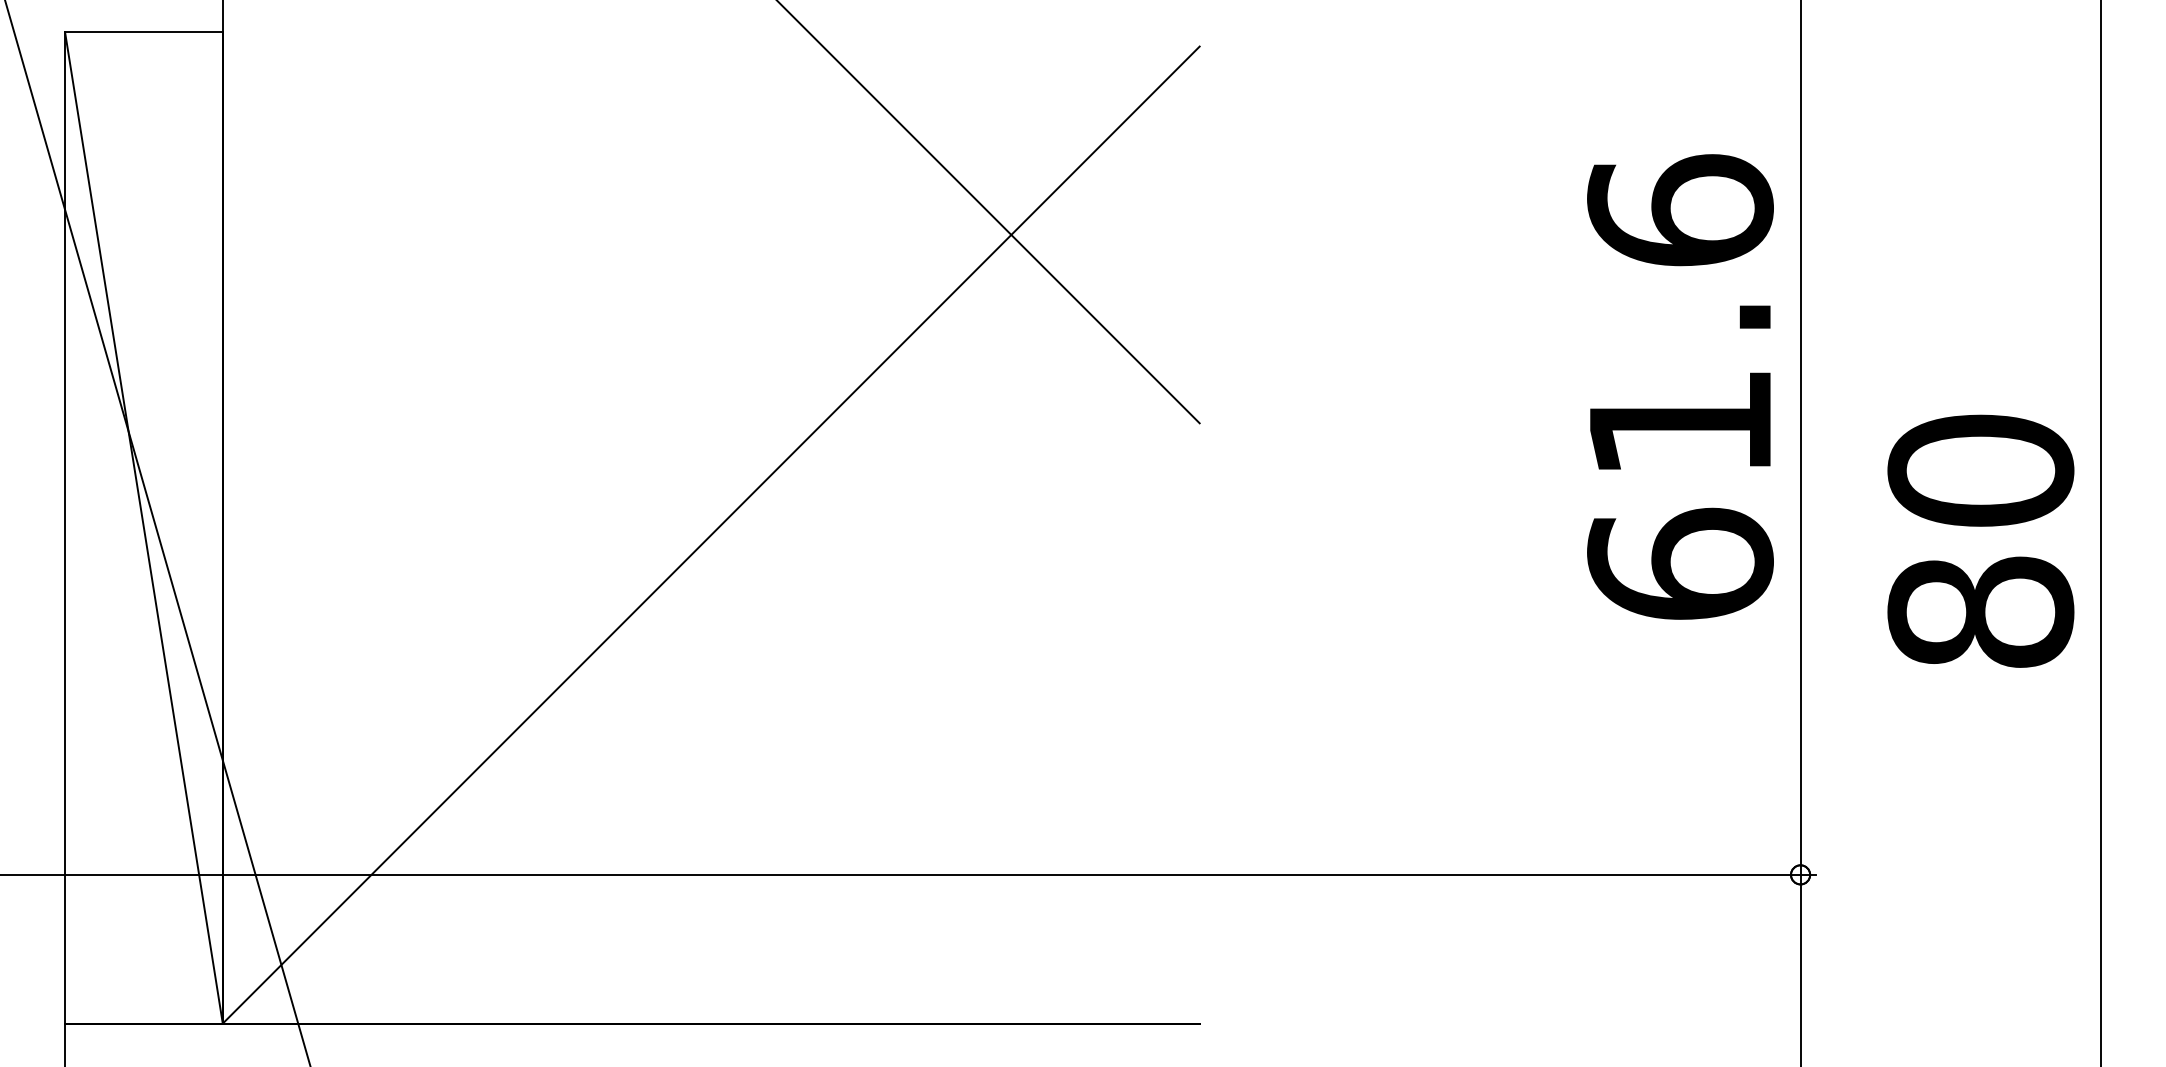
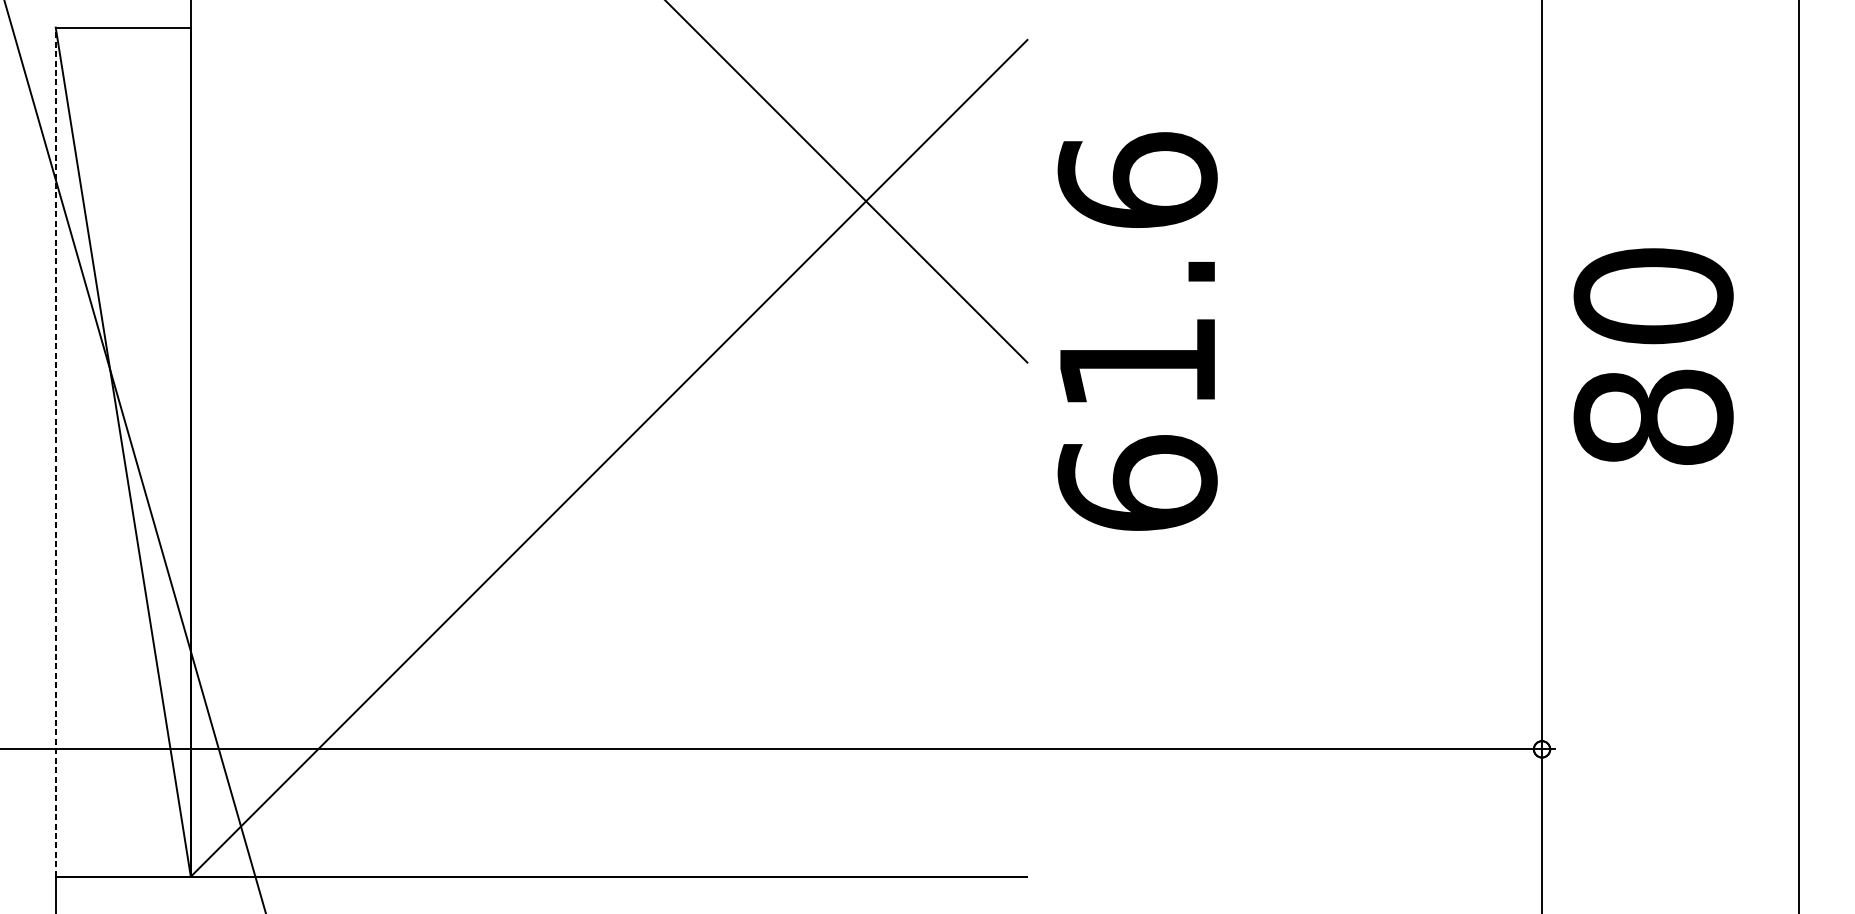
text: (1680, 386) -> (1137, 331), moved
line: (65, 527) -> (56, 451), solid -> dashed
text: (1980, 540) -> (1653, 355), moved

